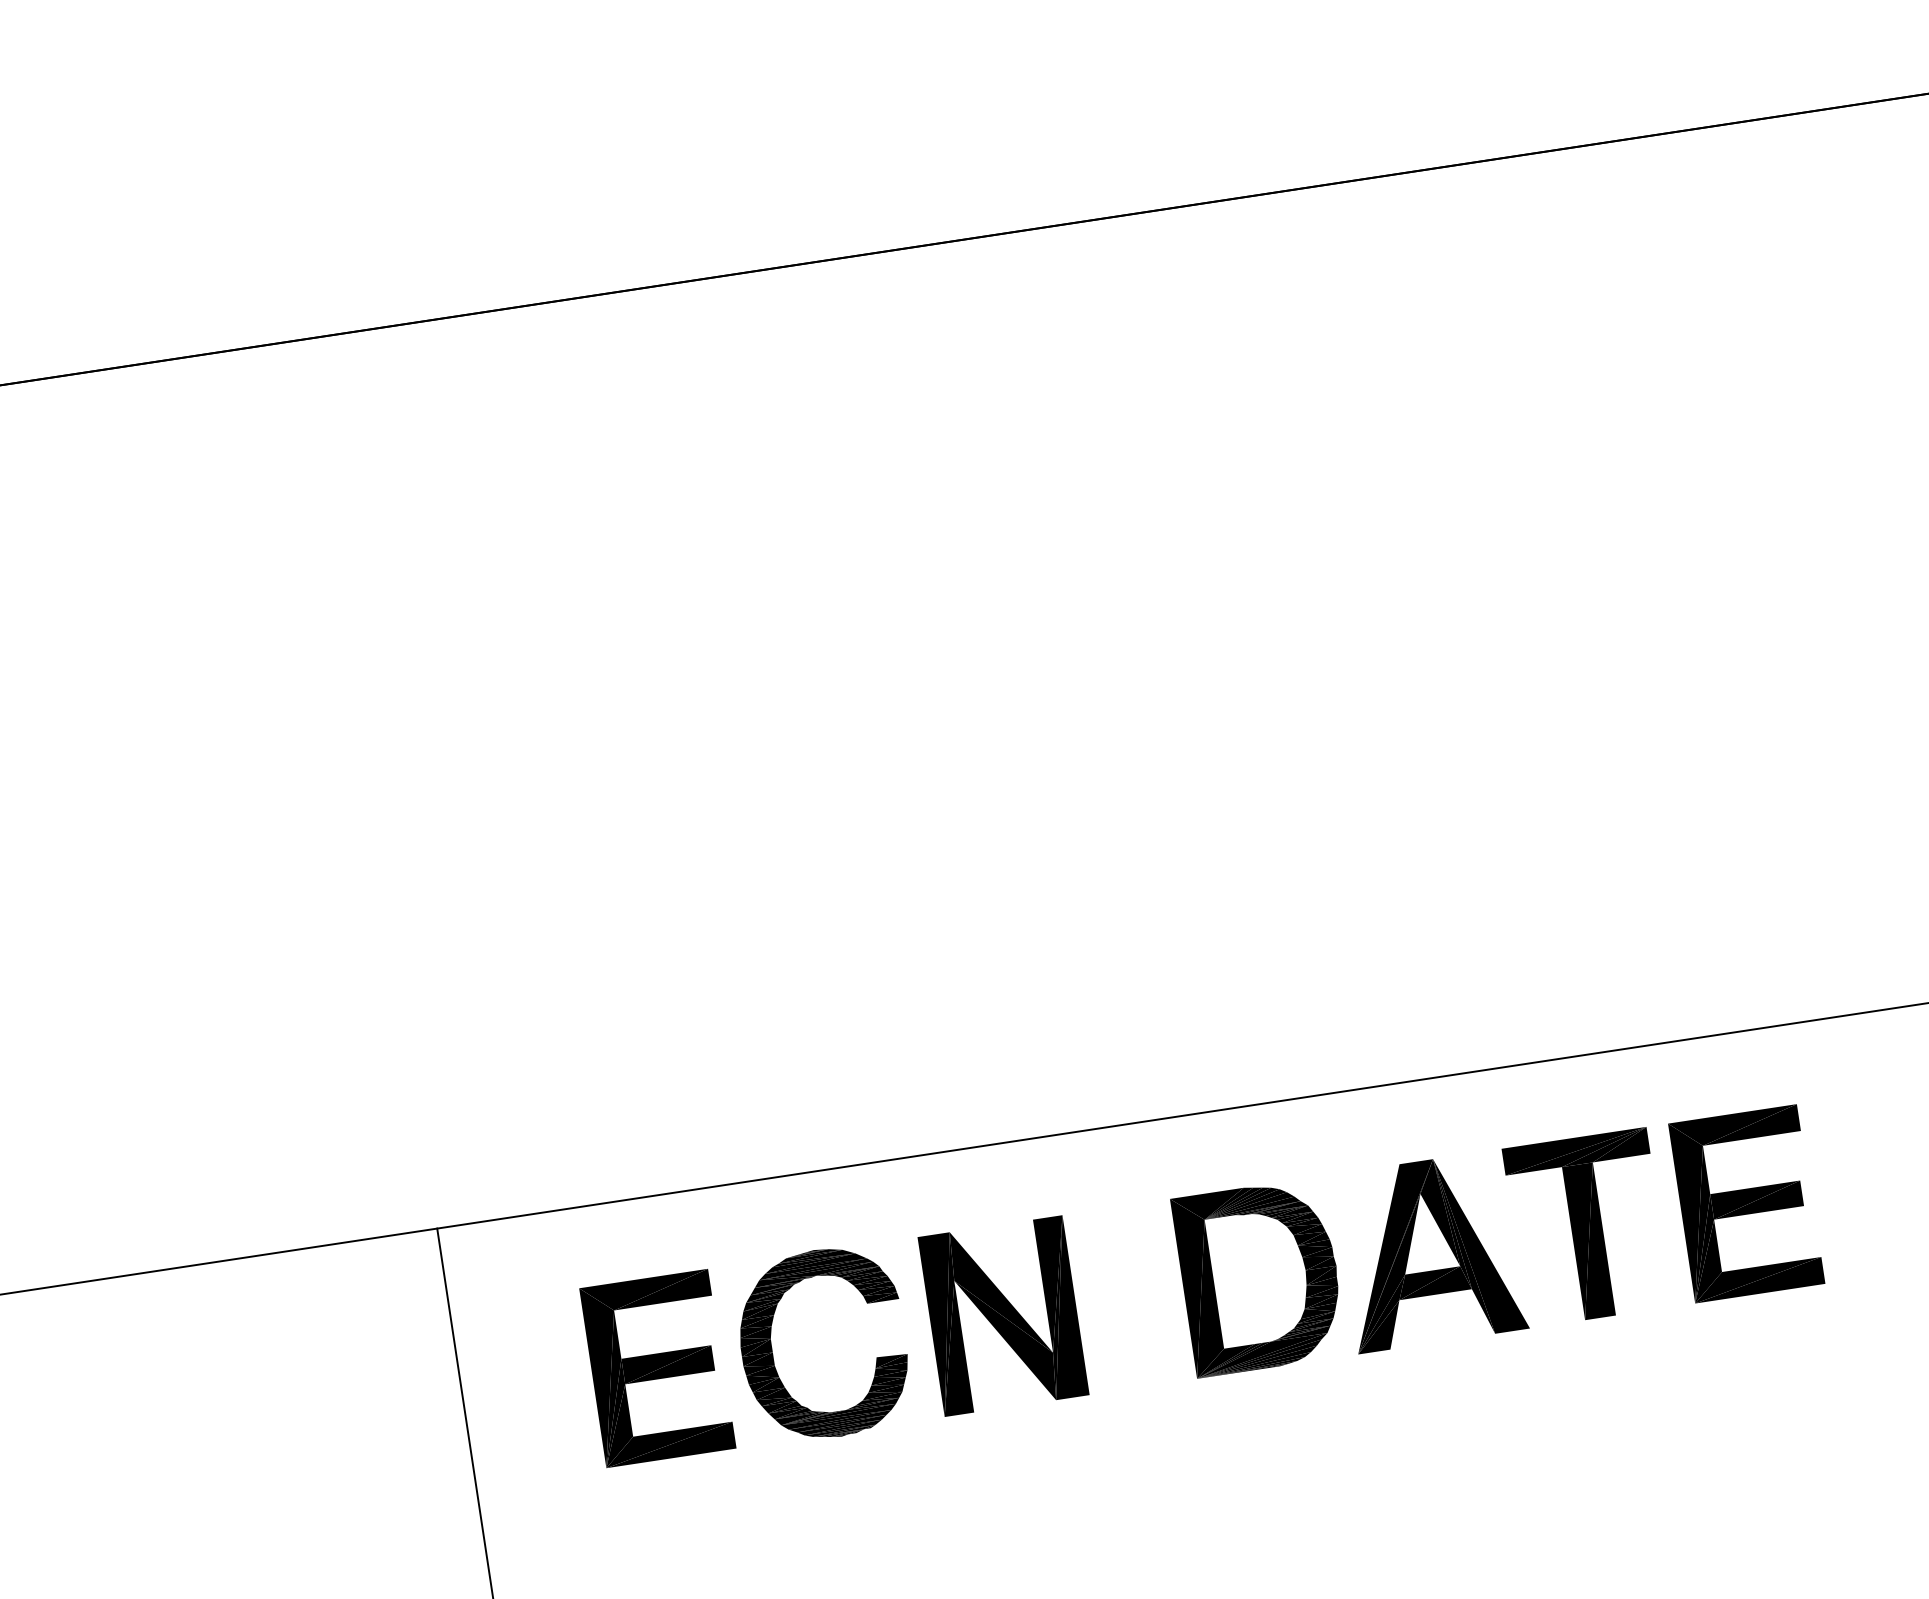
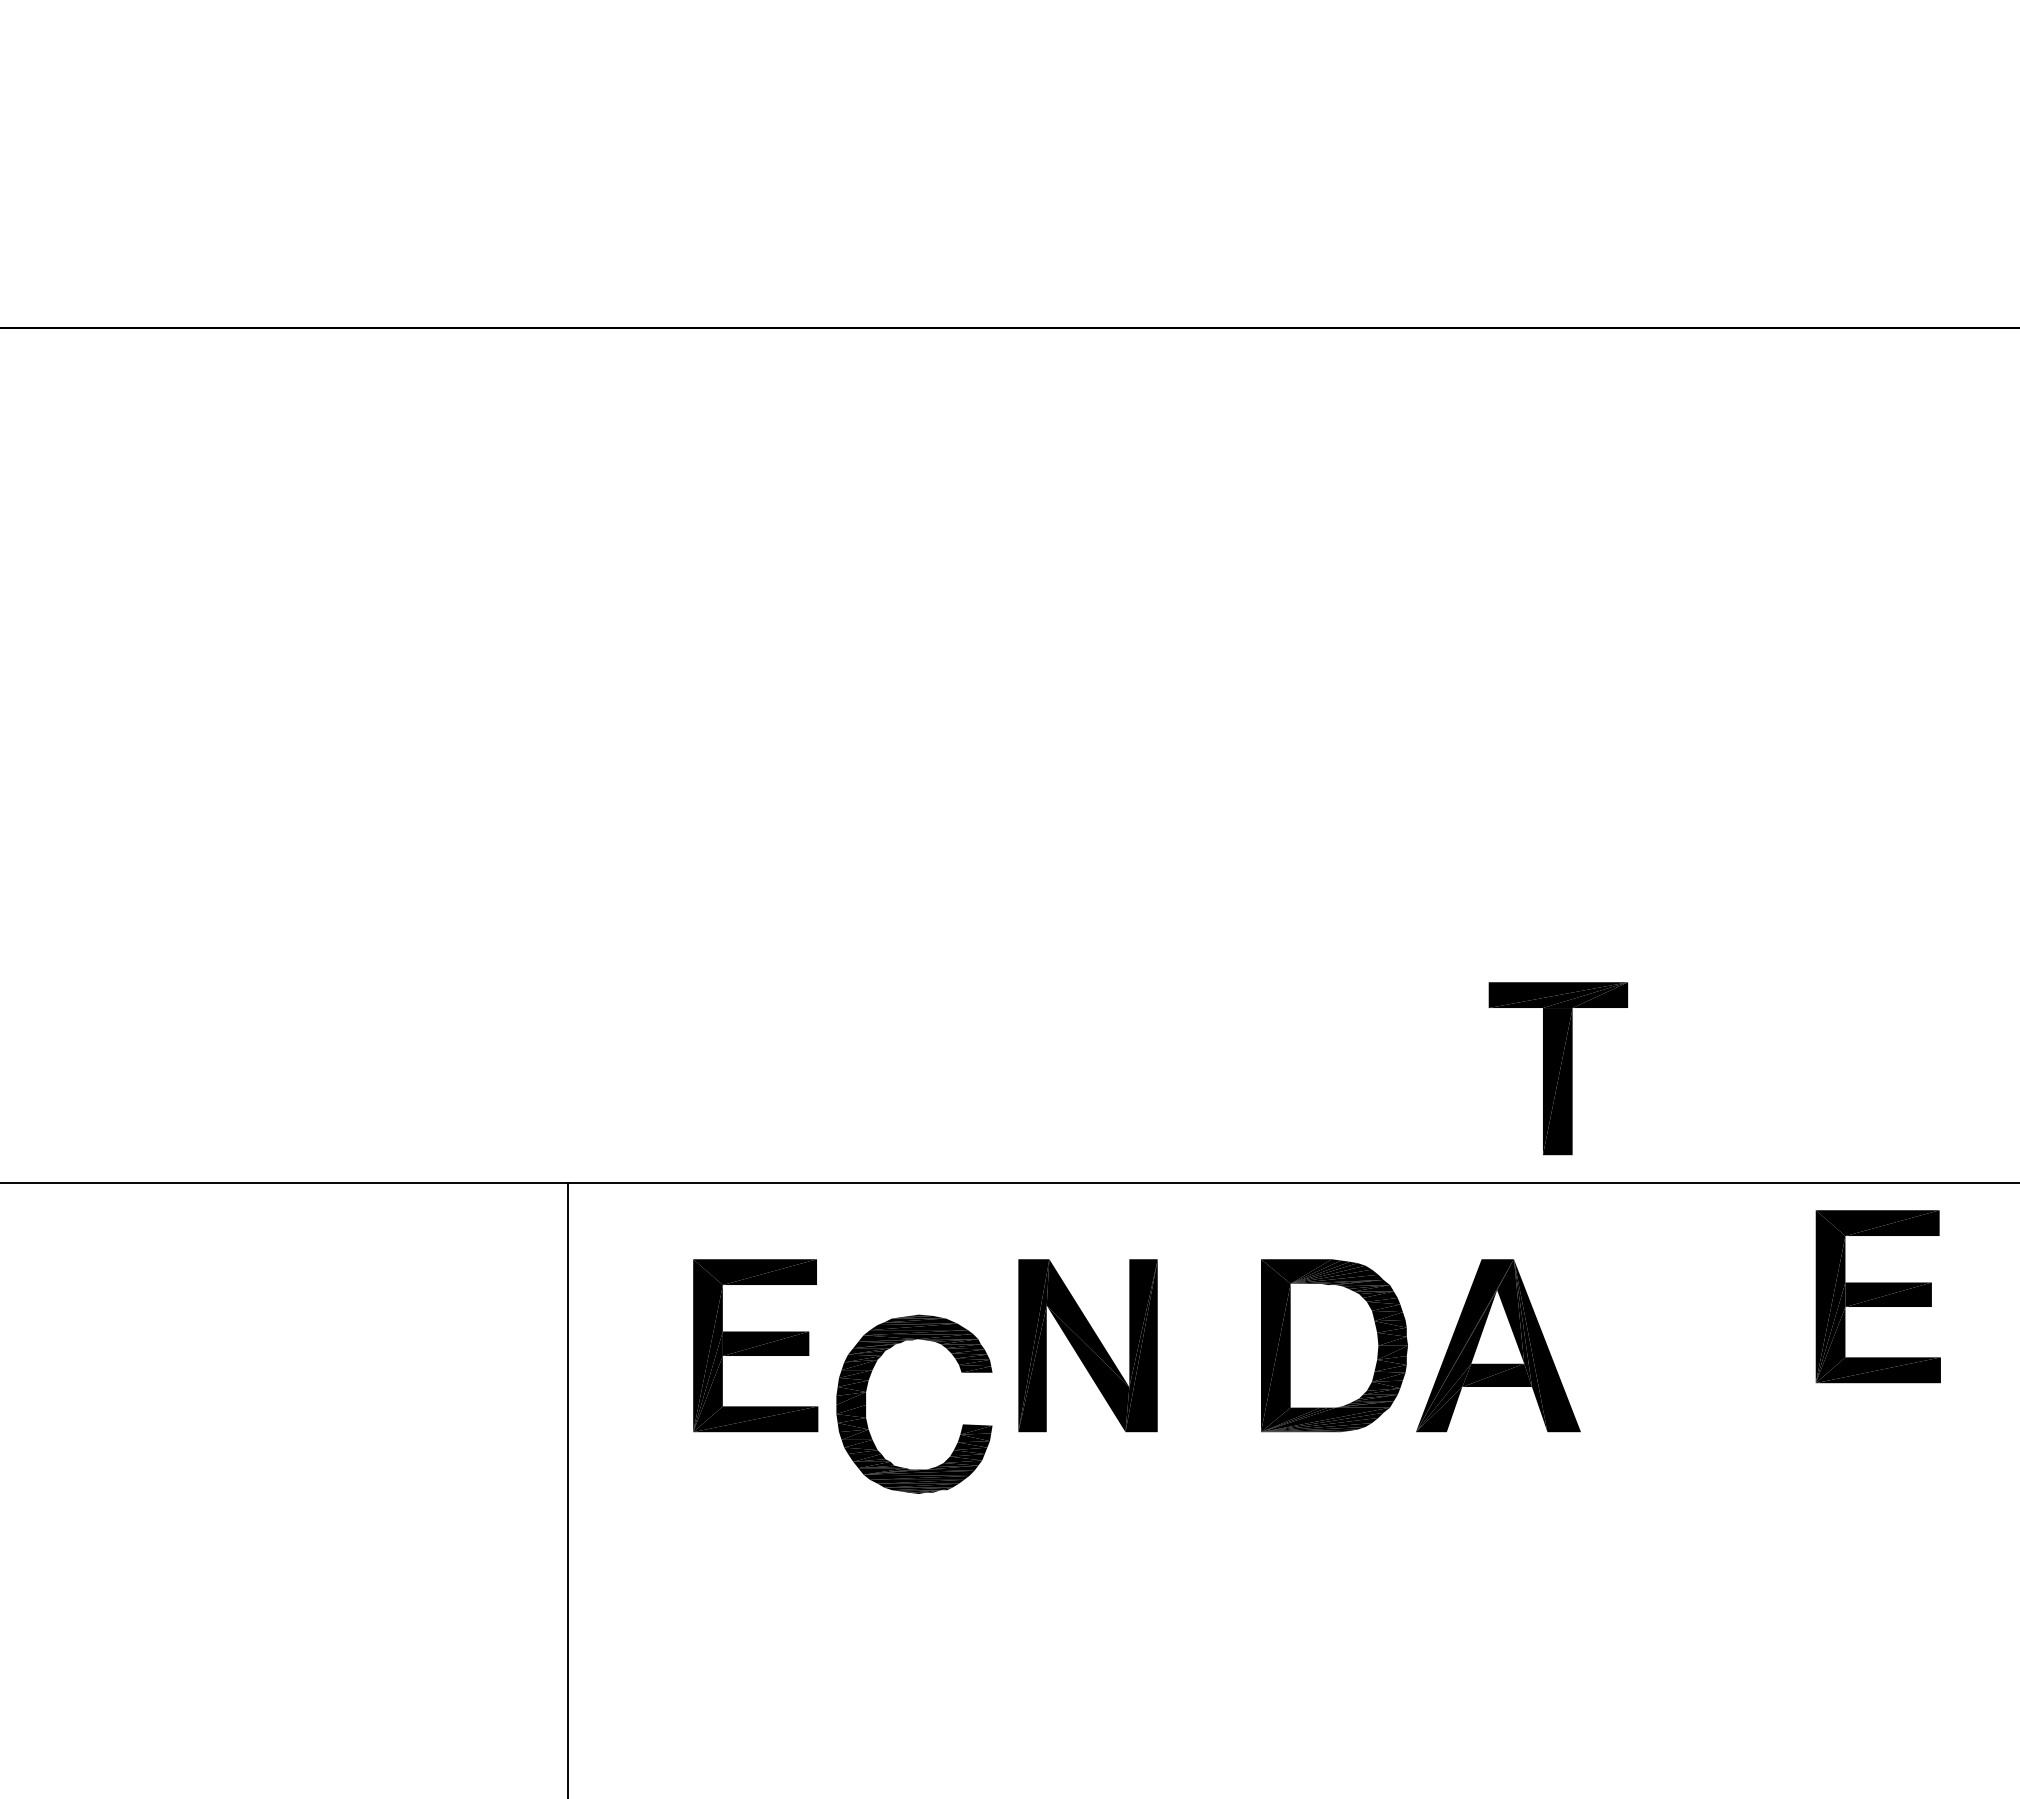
part: (1745, 1203) -> (1877, 1296), moved
part: (1587, 1227) -> (1558, 1068), moved
part: (772, 1350) -> (865, 1403), moved

